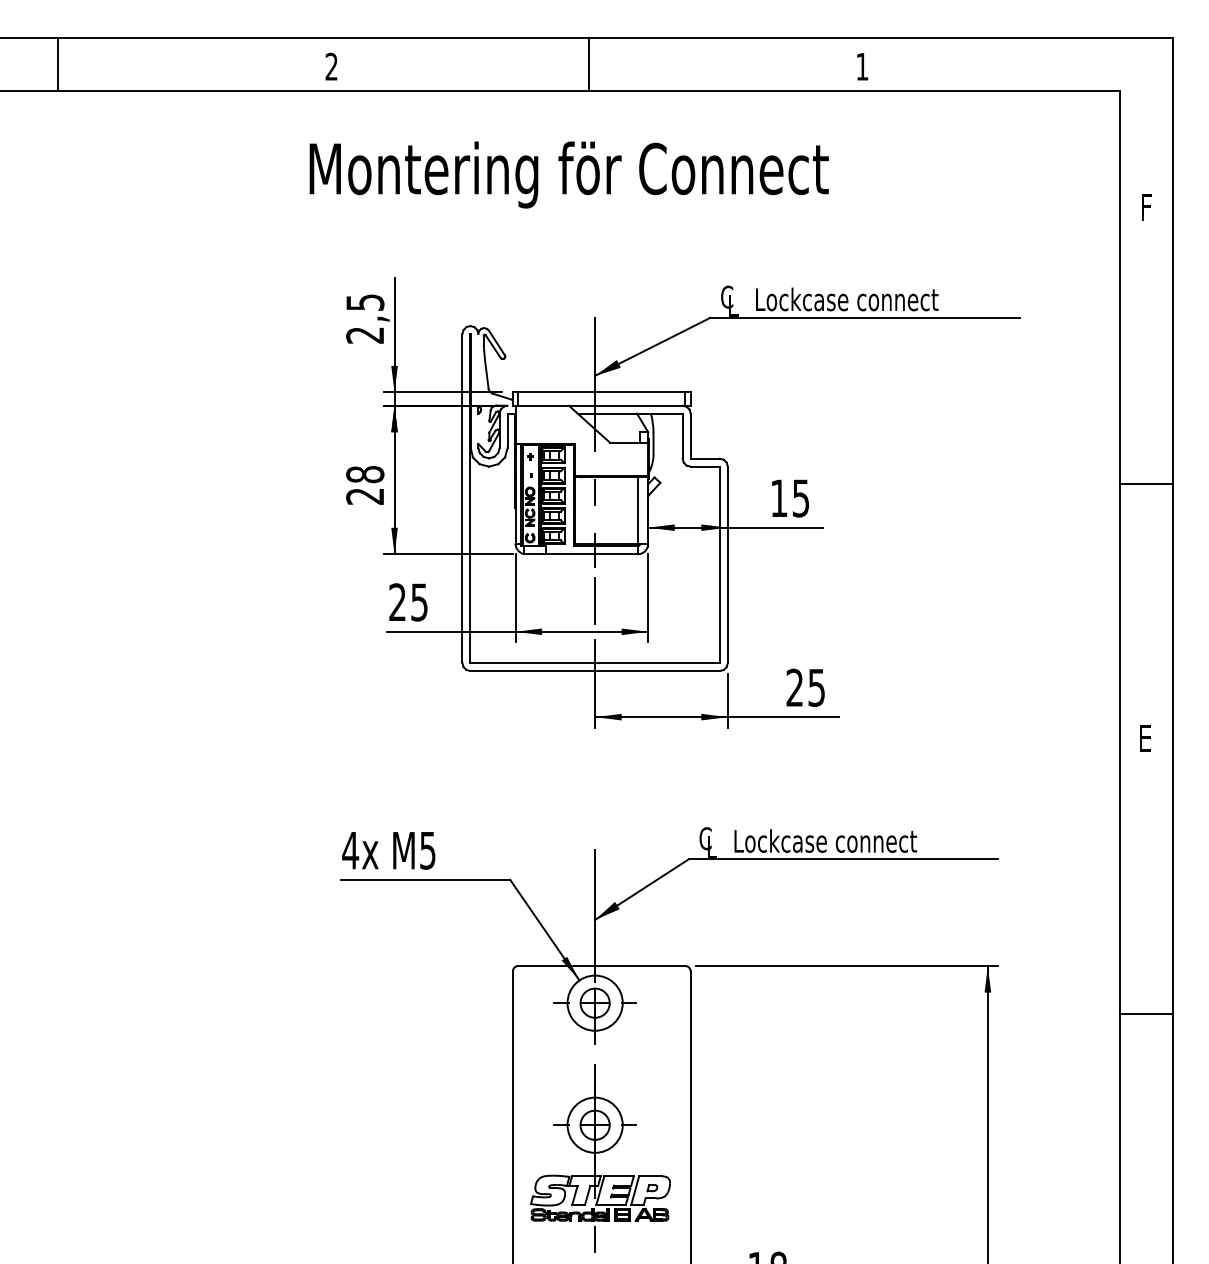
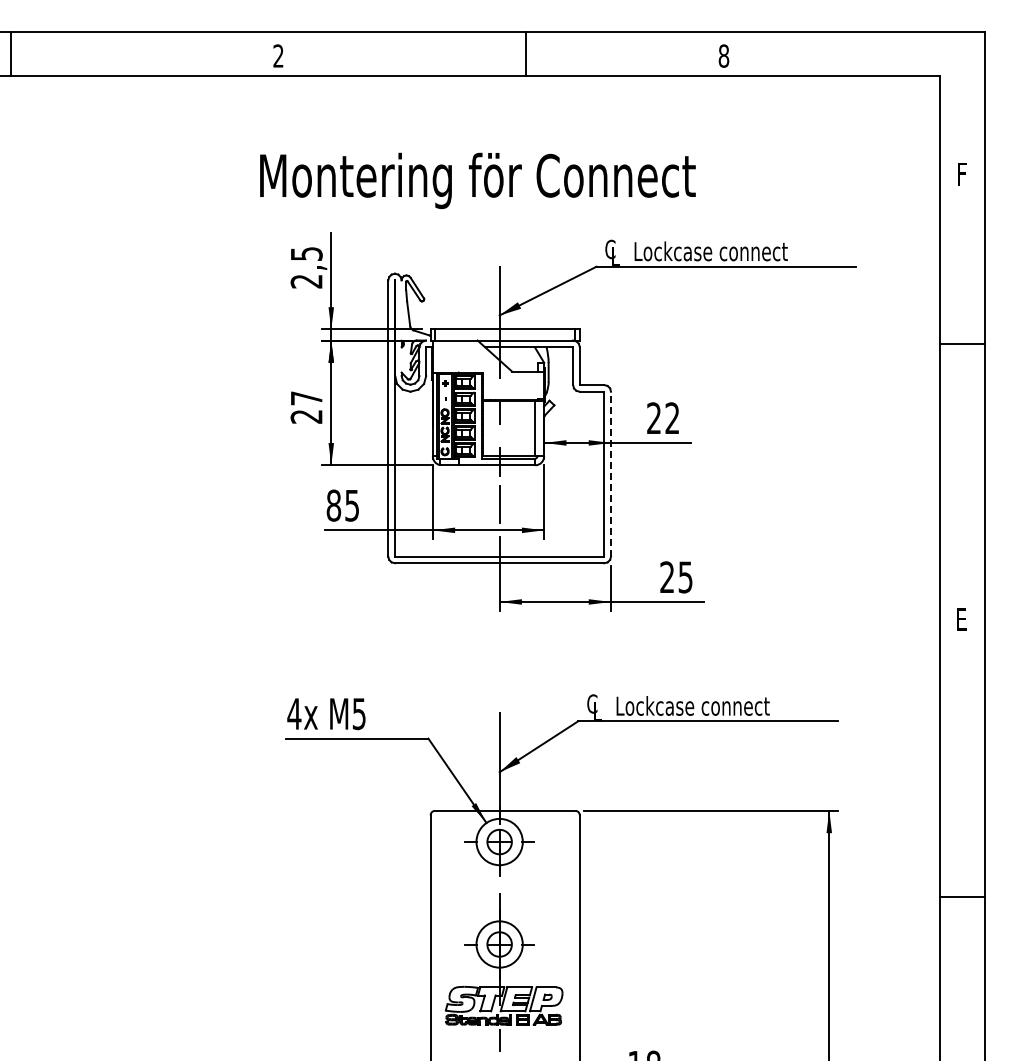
line: (58, 63) -> (11, 53), moved
line: (589, 63) -> (525, 53), moved
text: (861, 66) -> (723, 55), 1 -> 8
text: (568, 174) -> (477, 180), moved
text: (365, 474) -> (306, 398), 28 -> 27
line: (1146, 483) -> (962, 343), moved
text: (790, 498) -> (663, 418), 15 -> 22
line: (728, 564) -> (611, 473), solid -> dashed
text: (397, 602) -> (333, 505), 25 -> 85
line: (1146, 1014) -> (962, 897), moved

